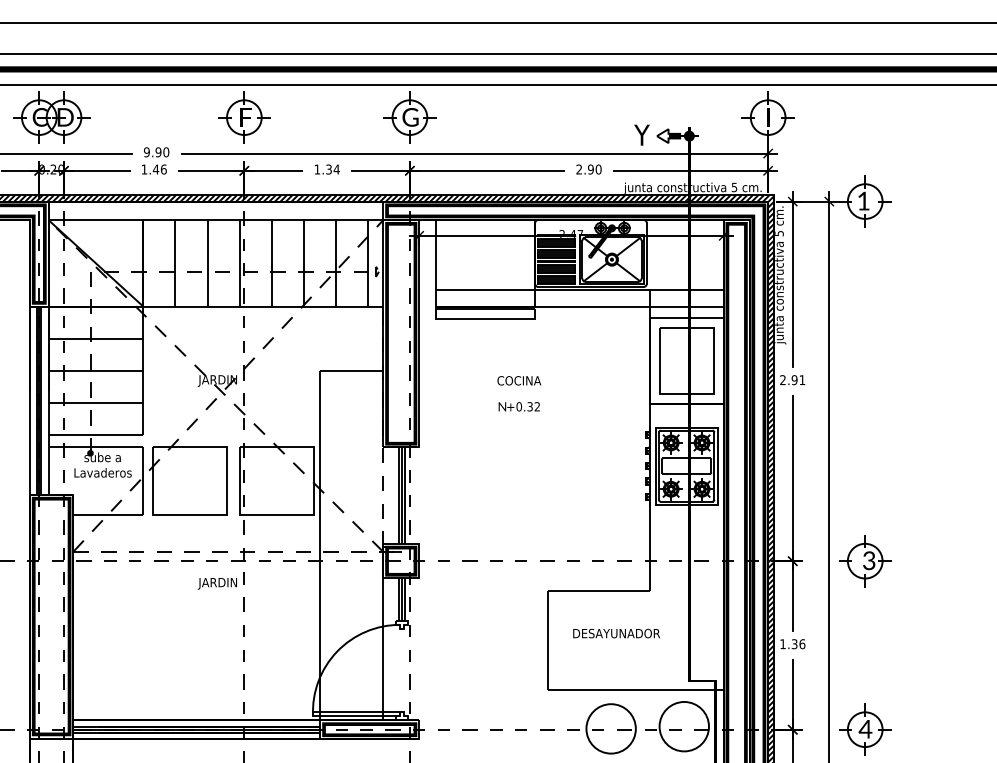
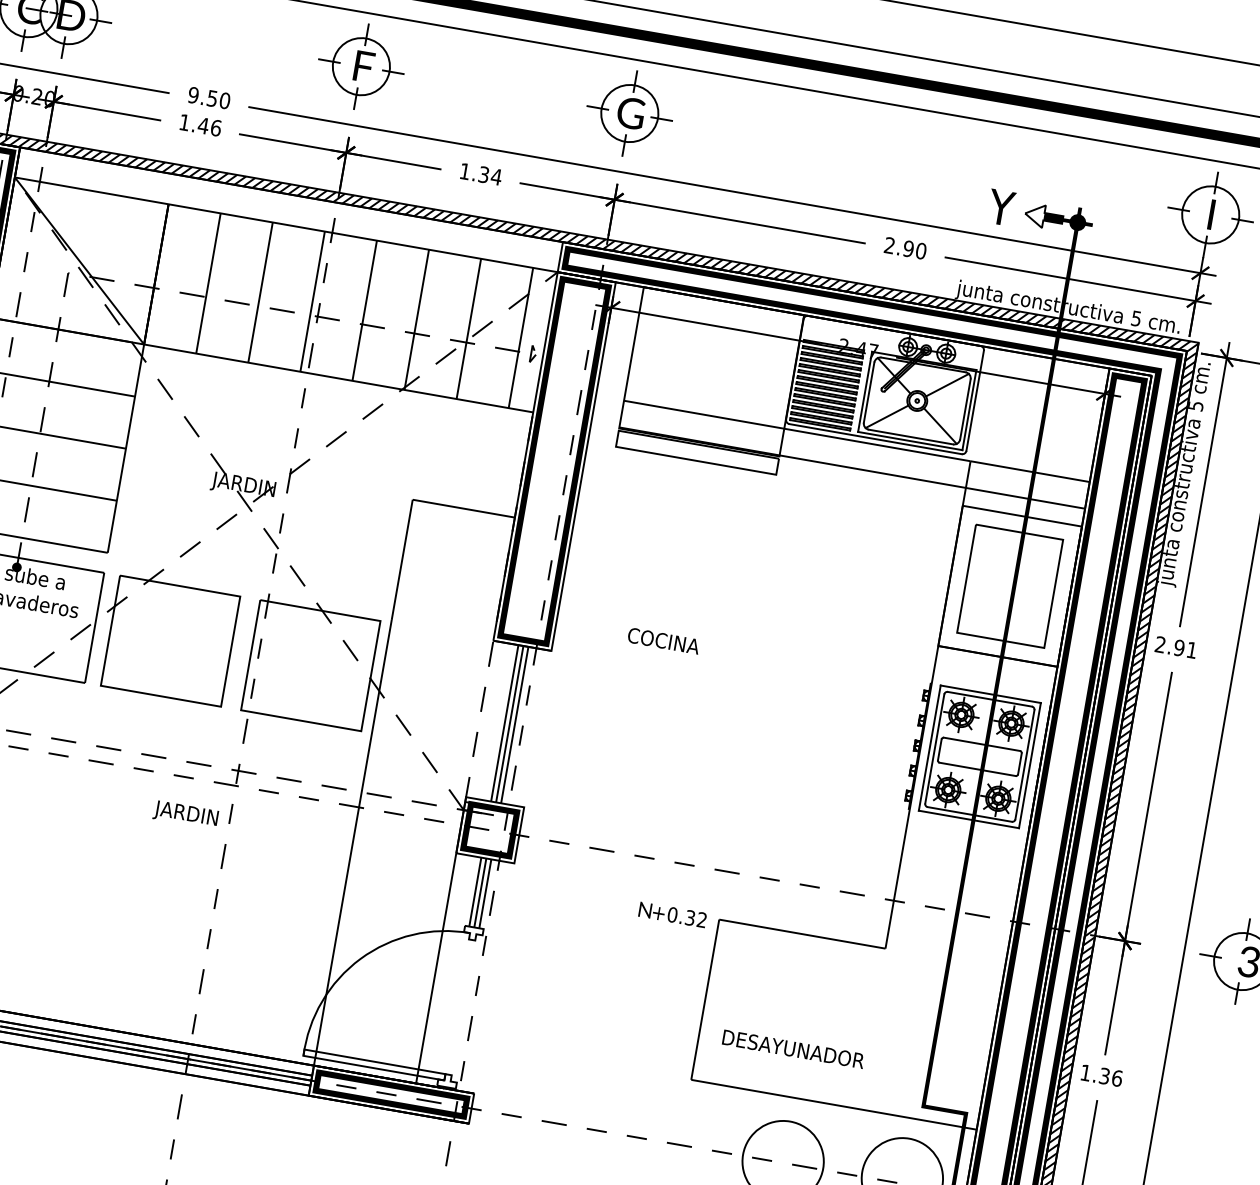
text: (158, 152) -> (212, 98), 9.90 -> 9.50
text: (519, 380) -> (664, 640), moved
text: (518, 406) -> (671, 914), moved
text: (616, 633) -> (793, 1049), moved

